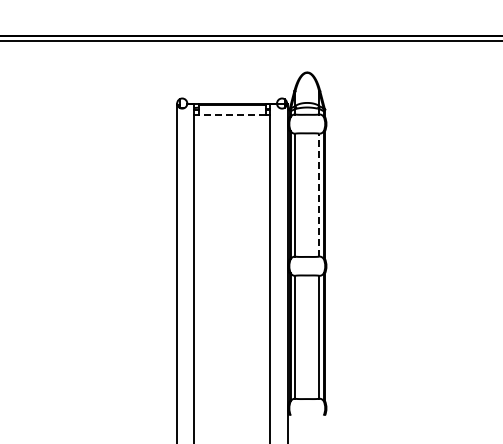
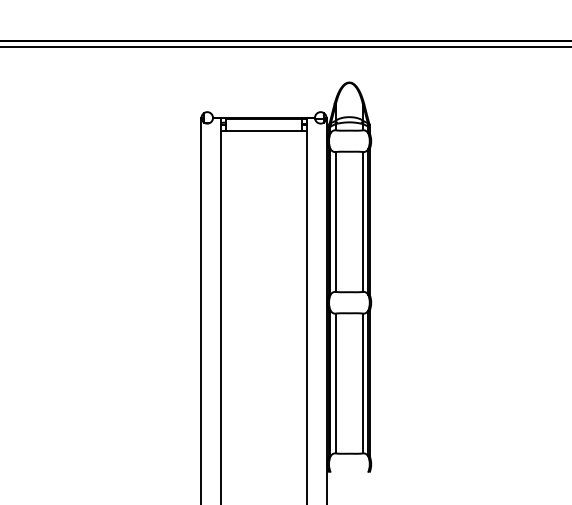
line: (231, 114) -> (263, 130), dashed -> solid
line: (319, 195) -> (363, 222), dashed -> solid

